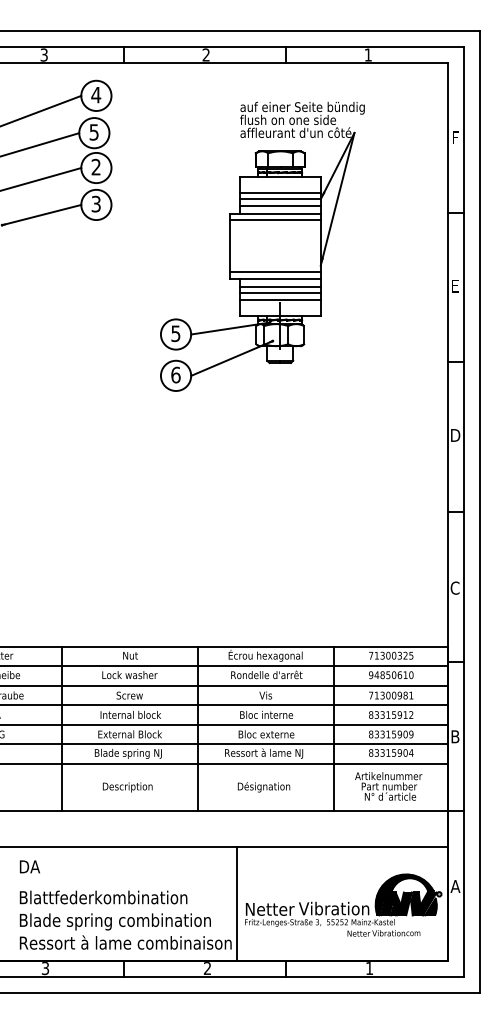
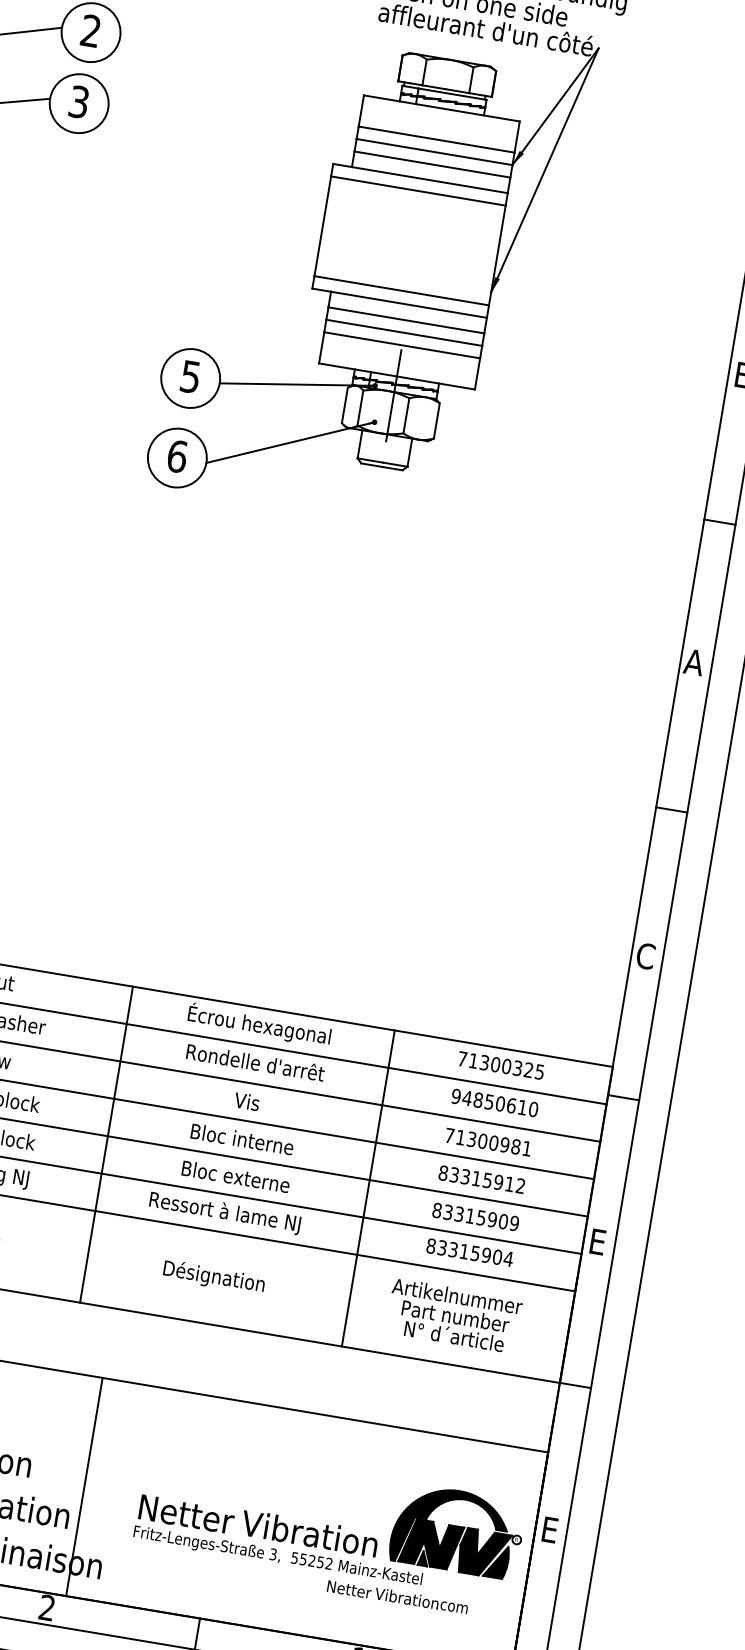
text: (454, 435) -> (693, 662), D -> A
text: (455, 736) -> (598, 1241), B -> E
text: (455, 886) -> (550, 1530), A -> E
line: (237, 903) -> (85, 1485), moved

